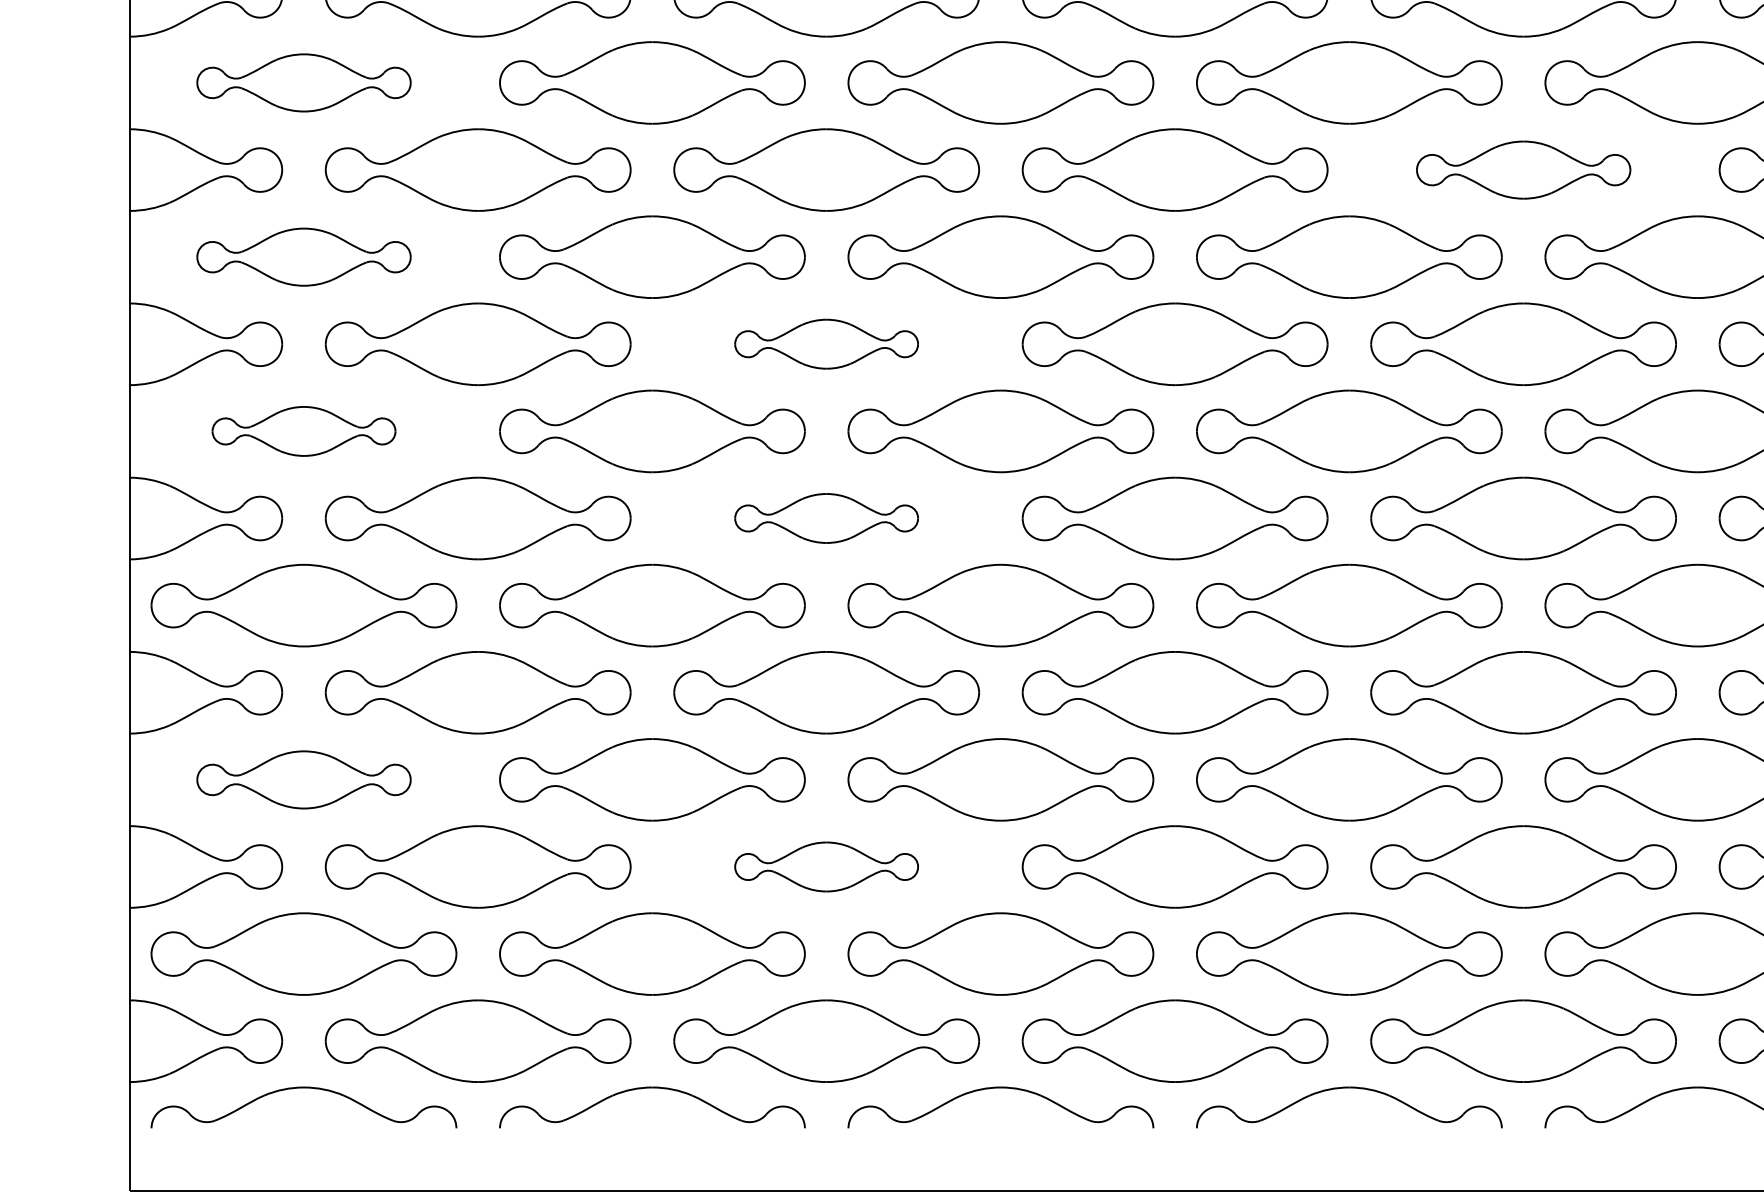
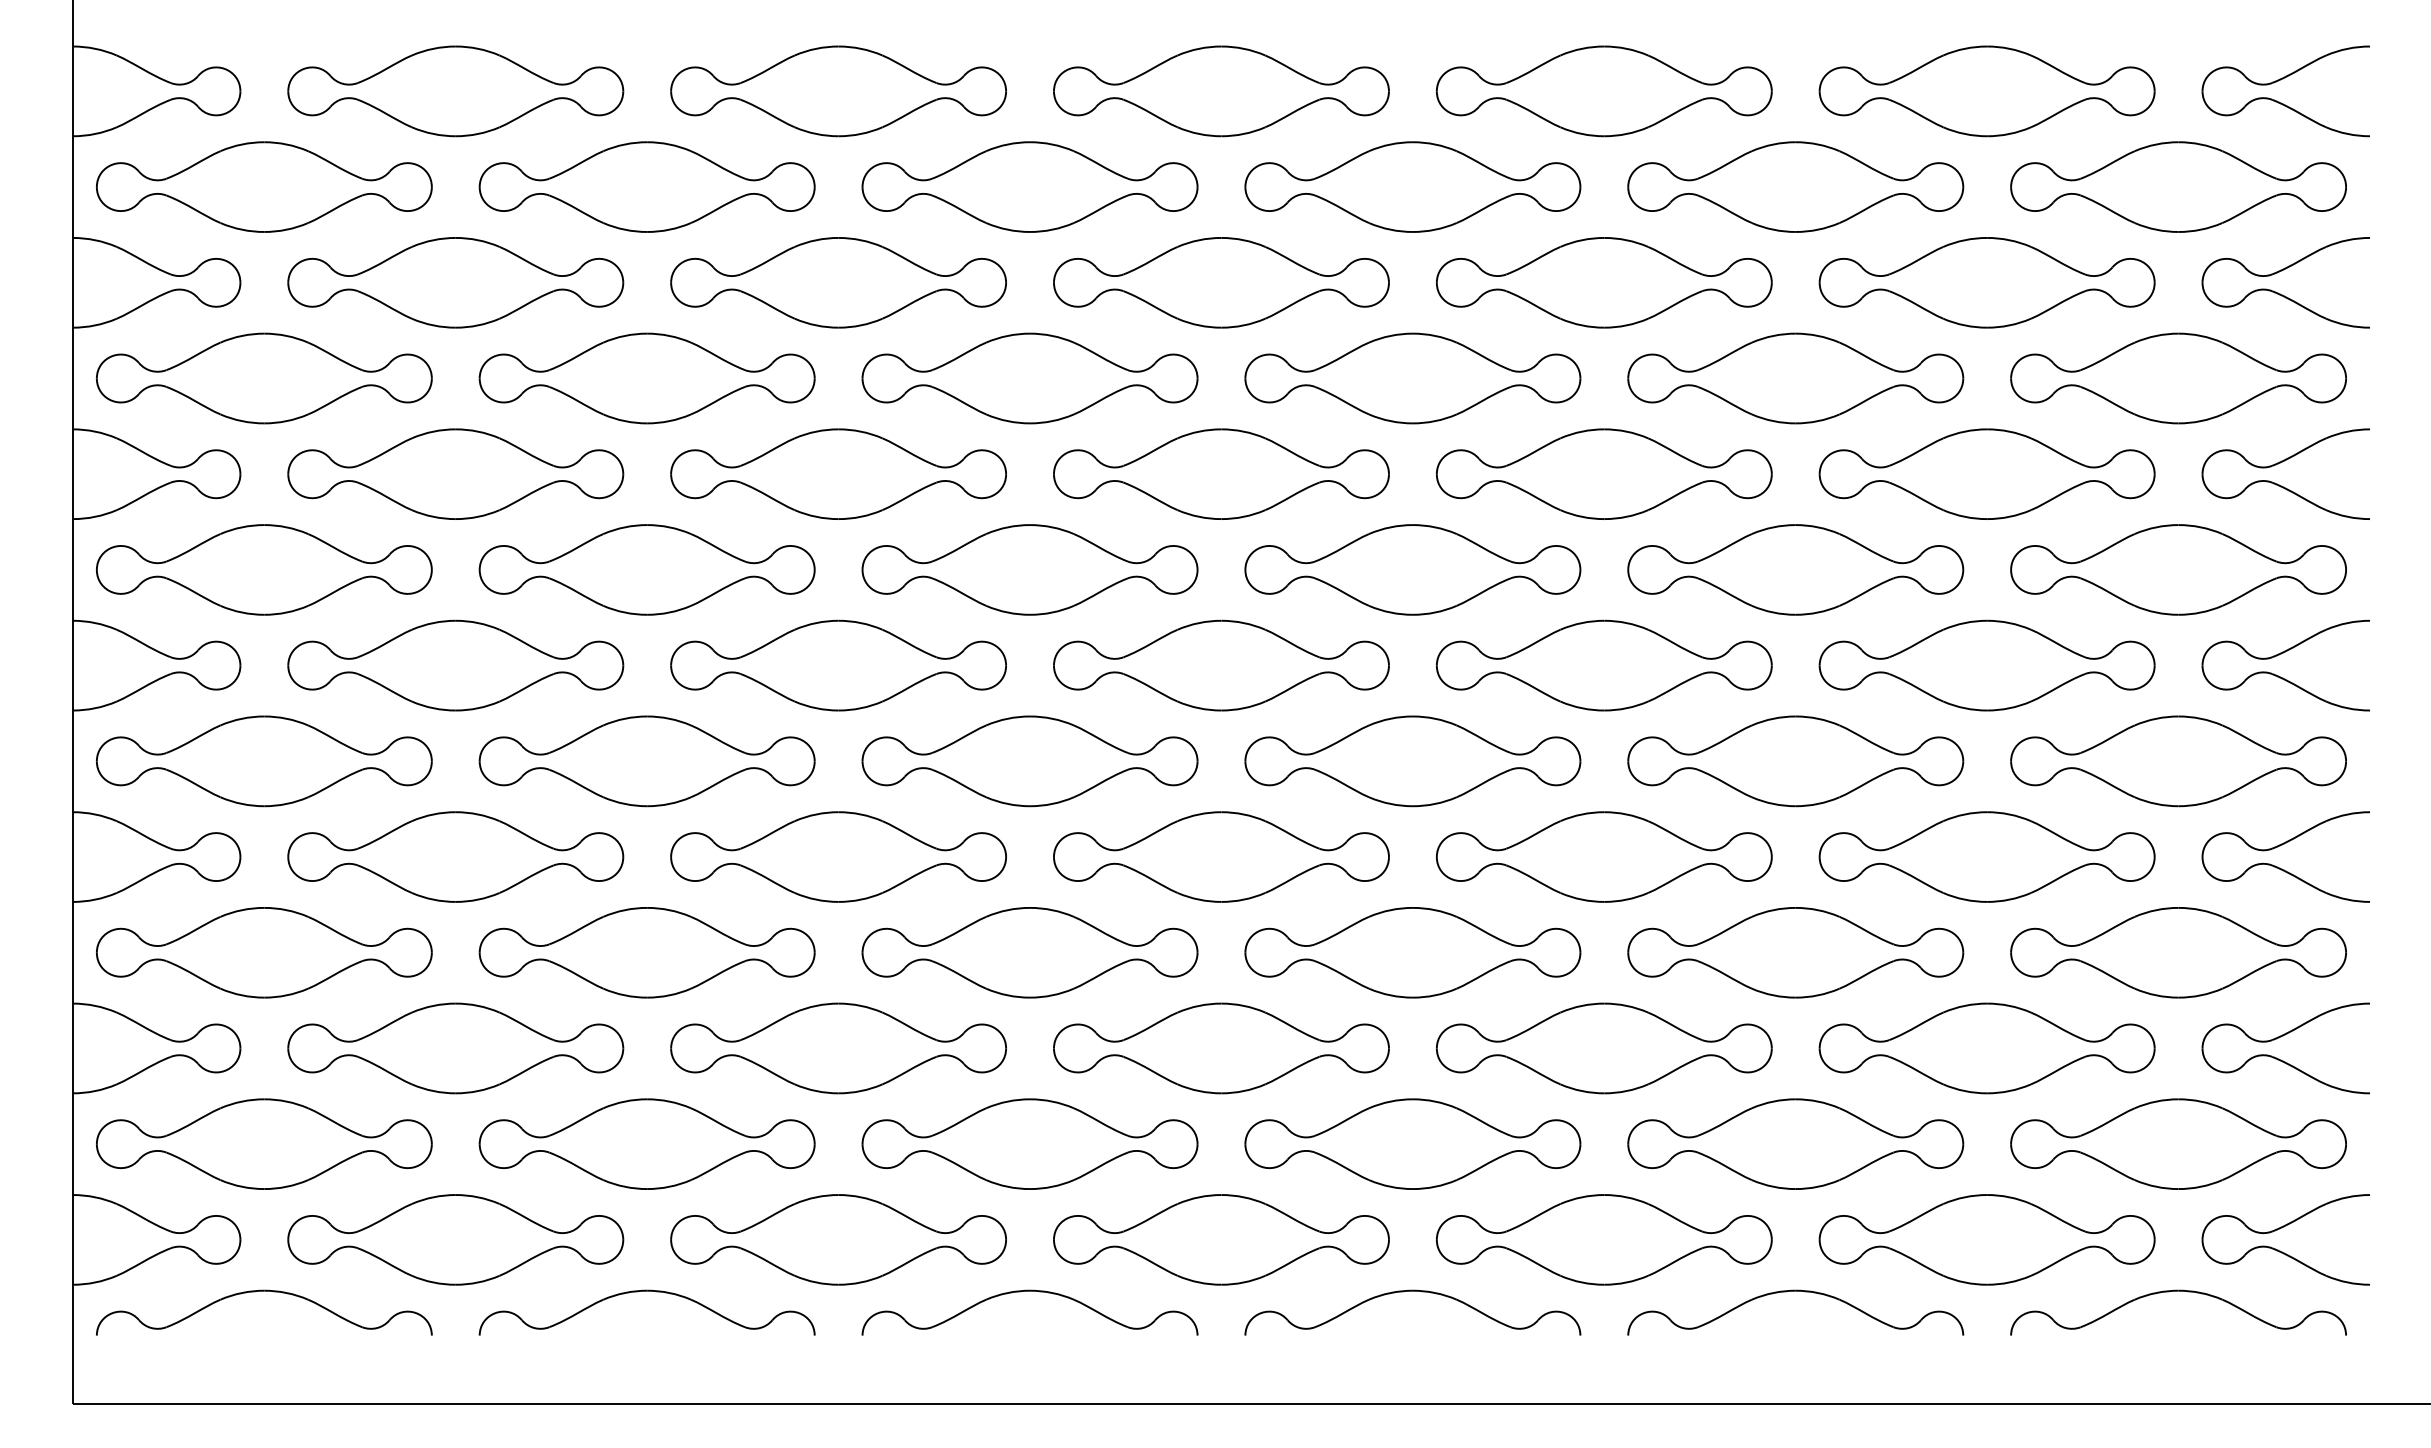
part: (304, 82) -> (264, 186), size x1.43
part: (1523, 169) -> (1604, 282), size x1.43
part: (304, 257) -> (264, 378), size x1.43
part: (826, 343) -> (838, 473), size x1.67
part: (304, 431) -> (264, 569), size x1.67
part: (826, 518) -> (838, 665), size x1.67
part: (304, 779) -> (264, 952), size x1.43
part: (826, 867) -> (838, 1048), size x1.67

